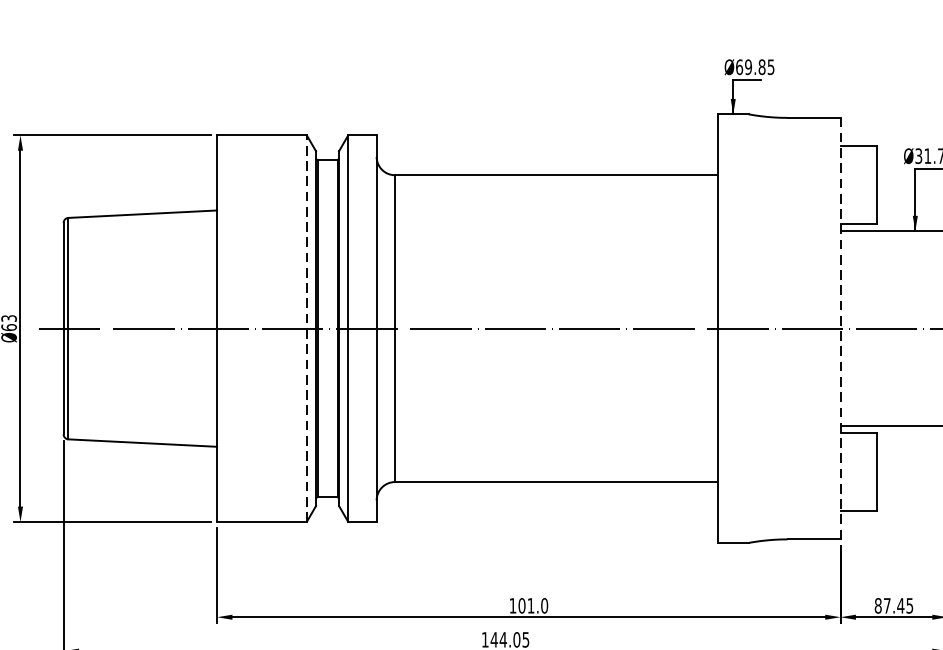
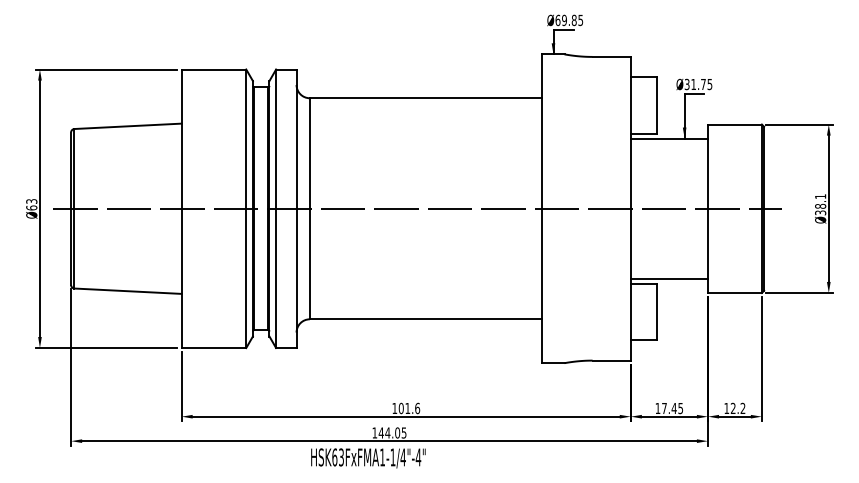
line: (307, 328) -> (246, 208), dashed -> solid
line: (840, 328) -> (630, 208), dashed -> solid
text: (544, 604) -> (417, 407), 101.0 -> 101.6
text: (877, 605) -> (657, 408), 87.45 -> 17.45

